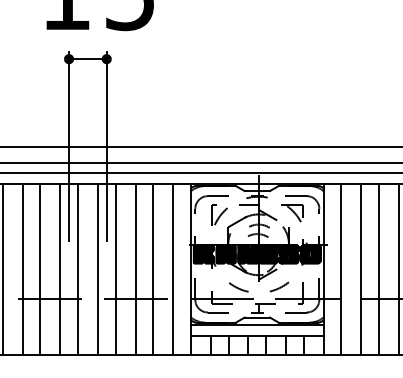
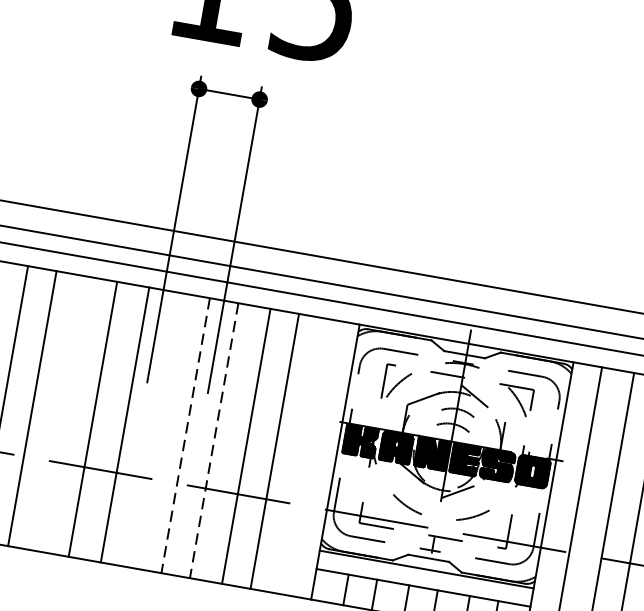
line: (22, 269) -> (64, 414), removed
line: (77, 269) -> (152, 429), removed
line: (173, 269) -> (307, 457), removed
line: (97, 270) -> (184, 437), solid -> dashed
line: (115, 270) -> (213, 442), solid -> dashed

